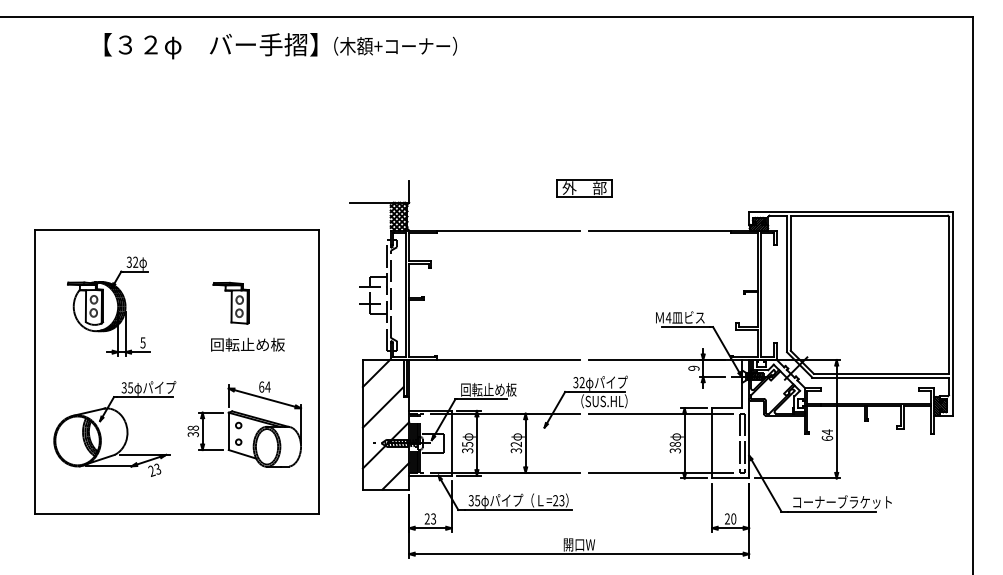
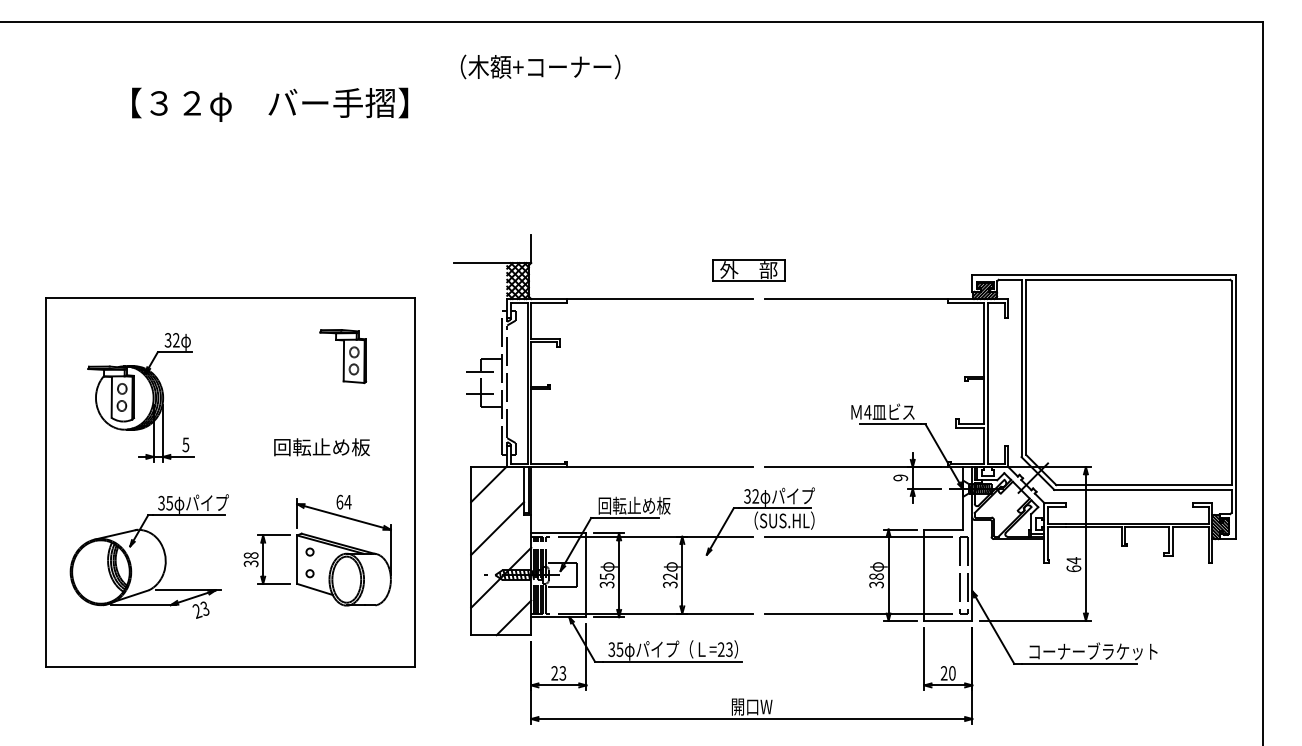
text: (211, 45) -> (270, 104), moved
text: (395, 45) -> (540, 66), moved
part: (584, 188) -> (748, 270), moved
part: (231, 303) -> (343, 356), moved

